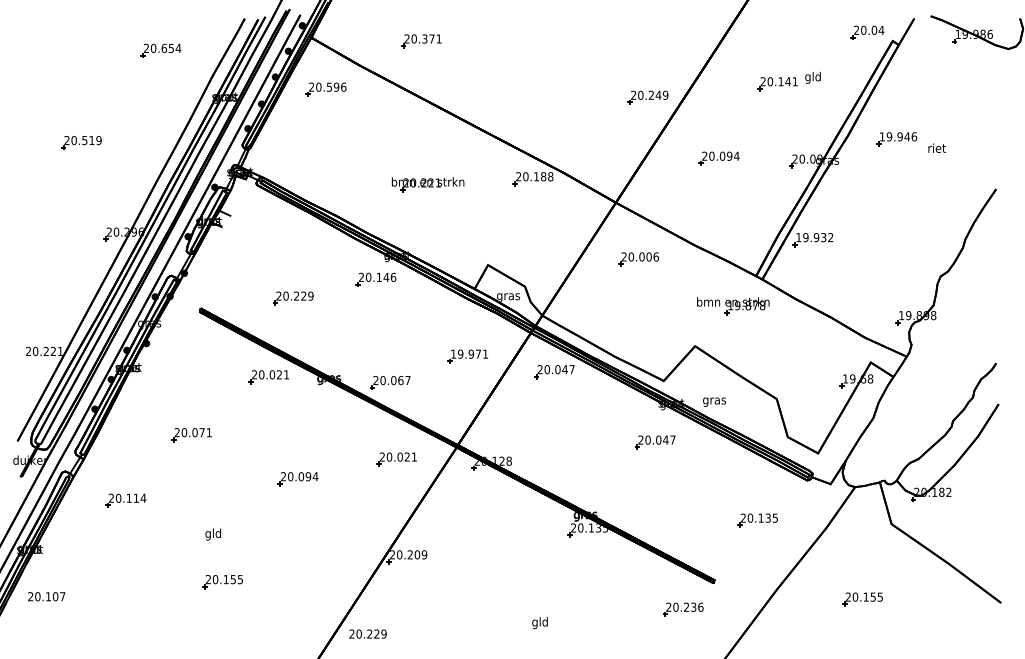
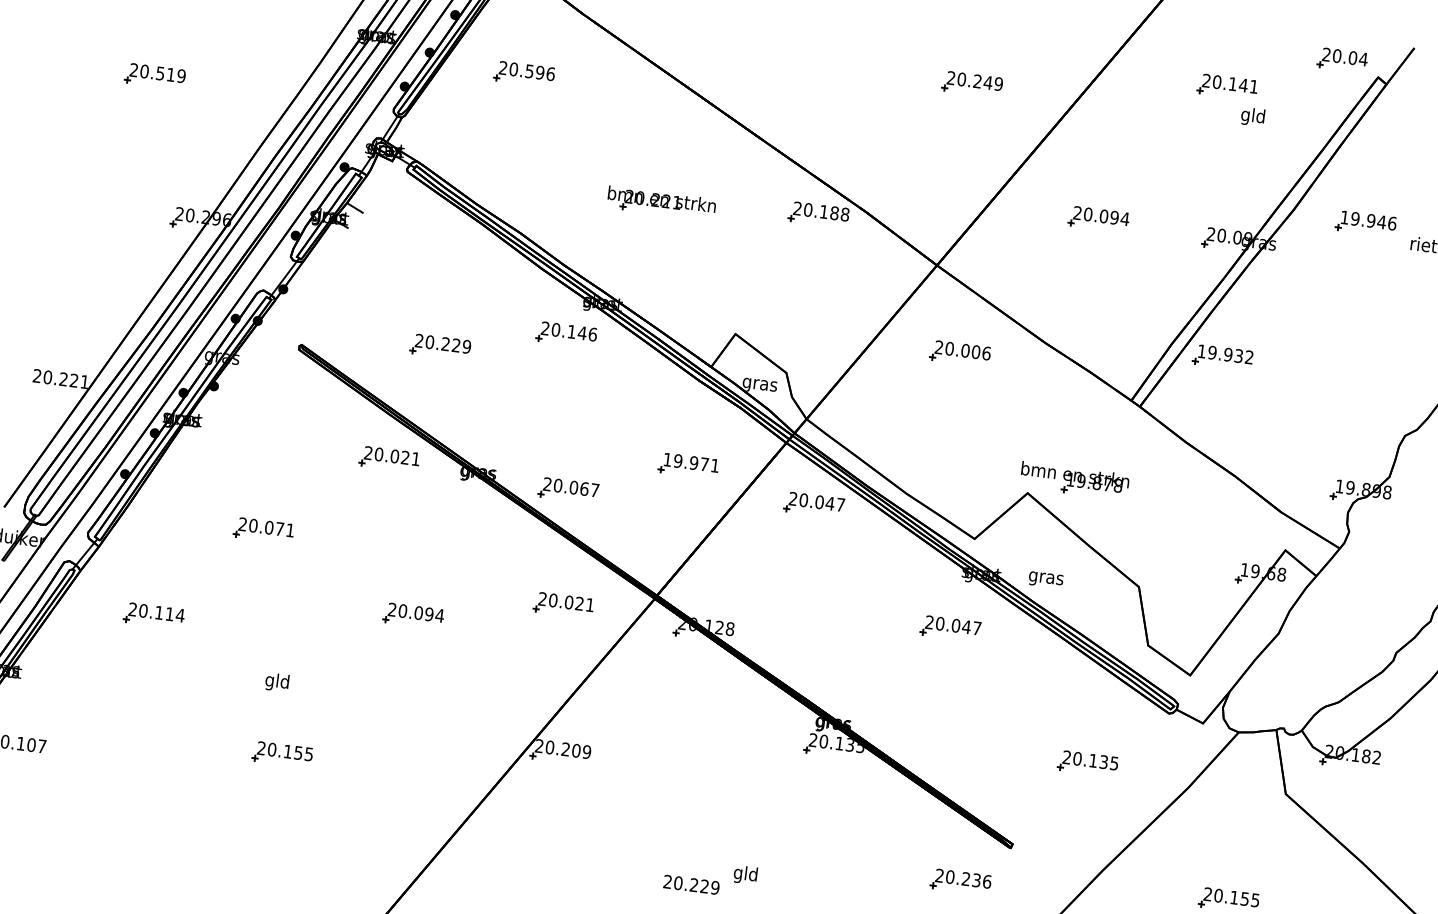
part: (777, 84) -> (1227, 87), moved
part: (325, 89) -> (523, 74), moved
part: (647, 97) -> (971, 83), moved
part: (733, 306) -> (1074, 481), moved
text: (367, 633) -> (690, 883), moved

